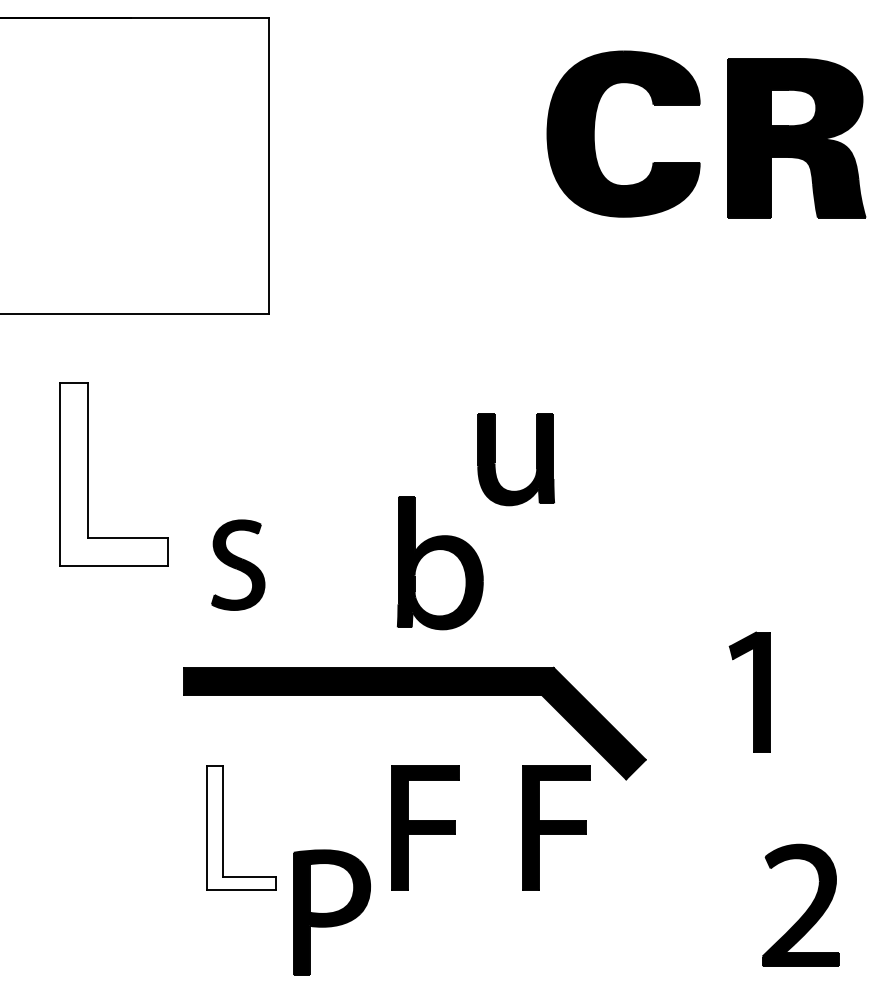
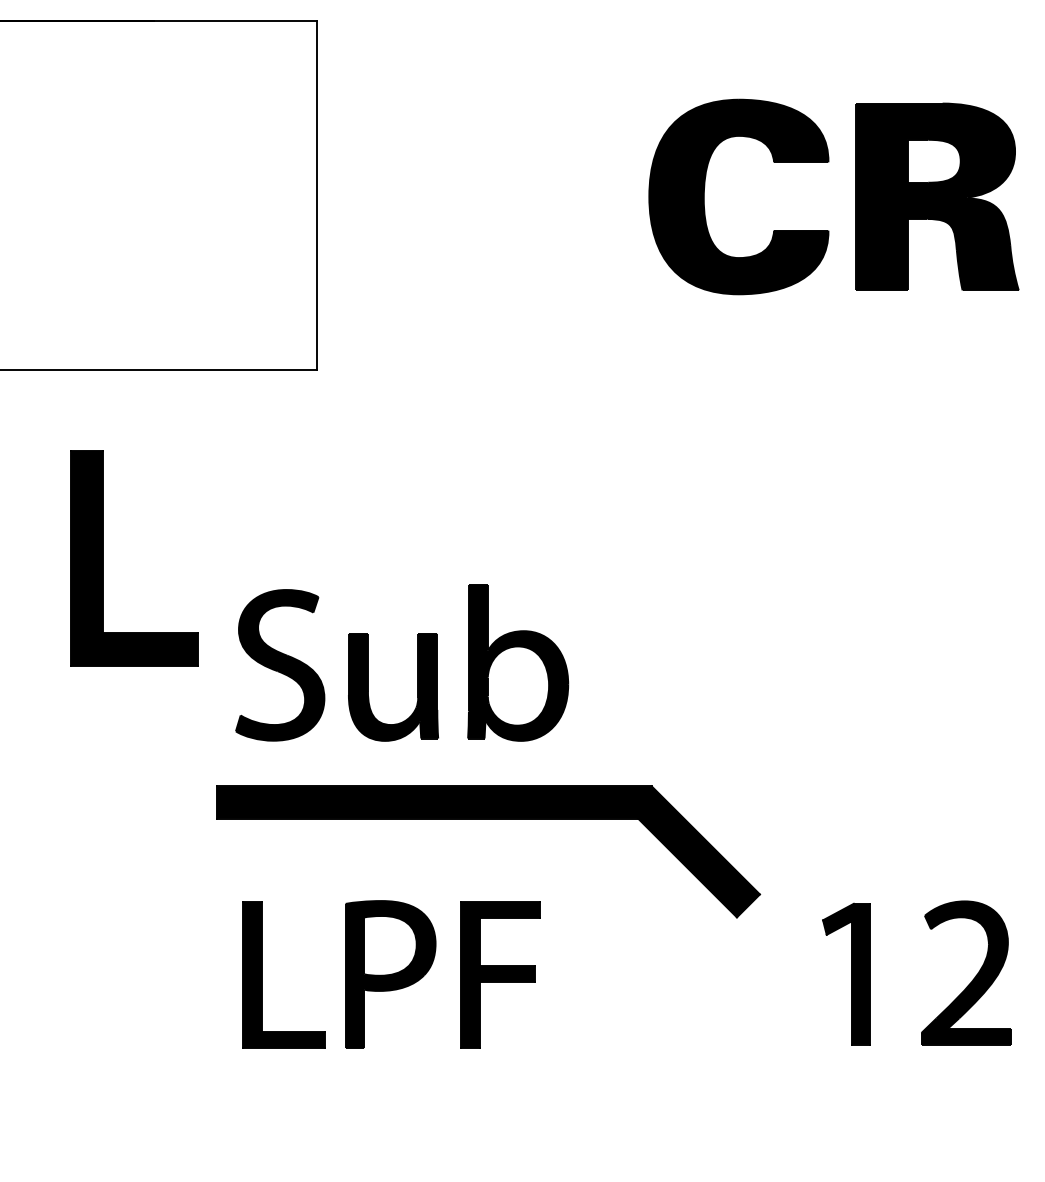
part: (594, 133) -> (704, 196), moved
part: (796, 137) -> (937, 196), moved
part: (536, 459) -> (417, 687), moved
fill: (114, 474) -> (134, 558), added
part: (238, 565) -> (280, 665), size x1.43
part: (749, 691) -> (846, 973), moved
part: (556, 827) -> (655, 974), removed
fill: (240, 828) -> (283, 975), added
part: (806, 910) -> (973, 978), moved
part: (331, 912) -> (390, 974), moved

